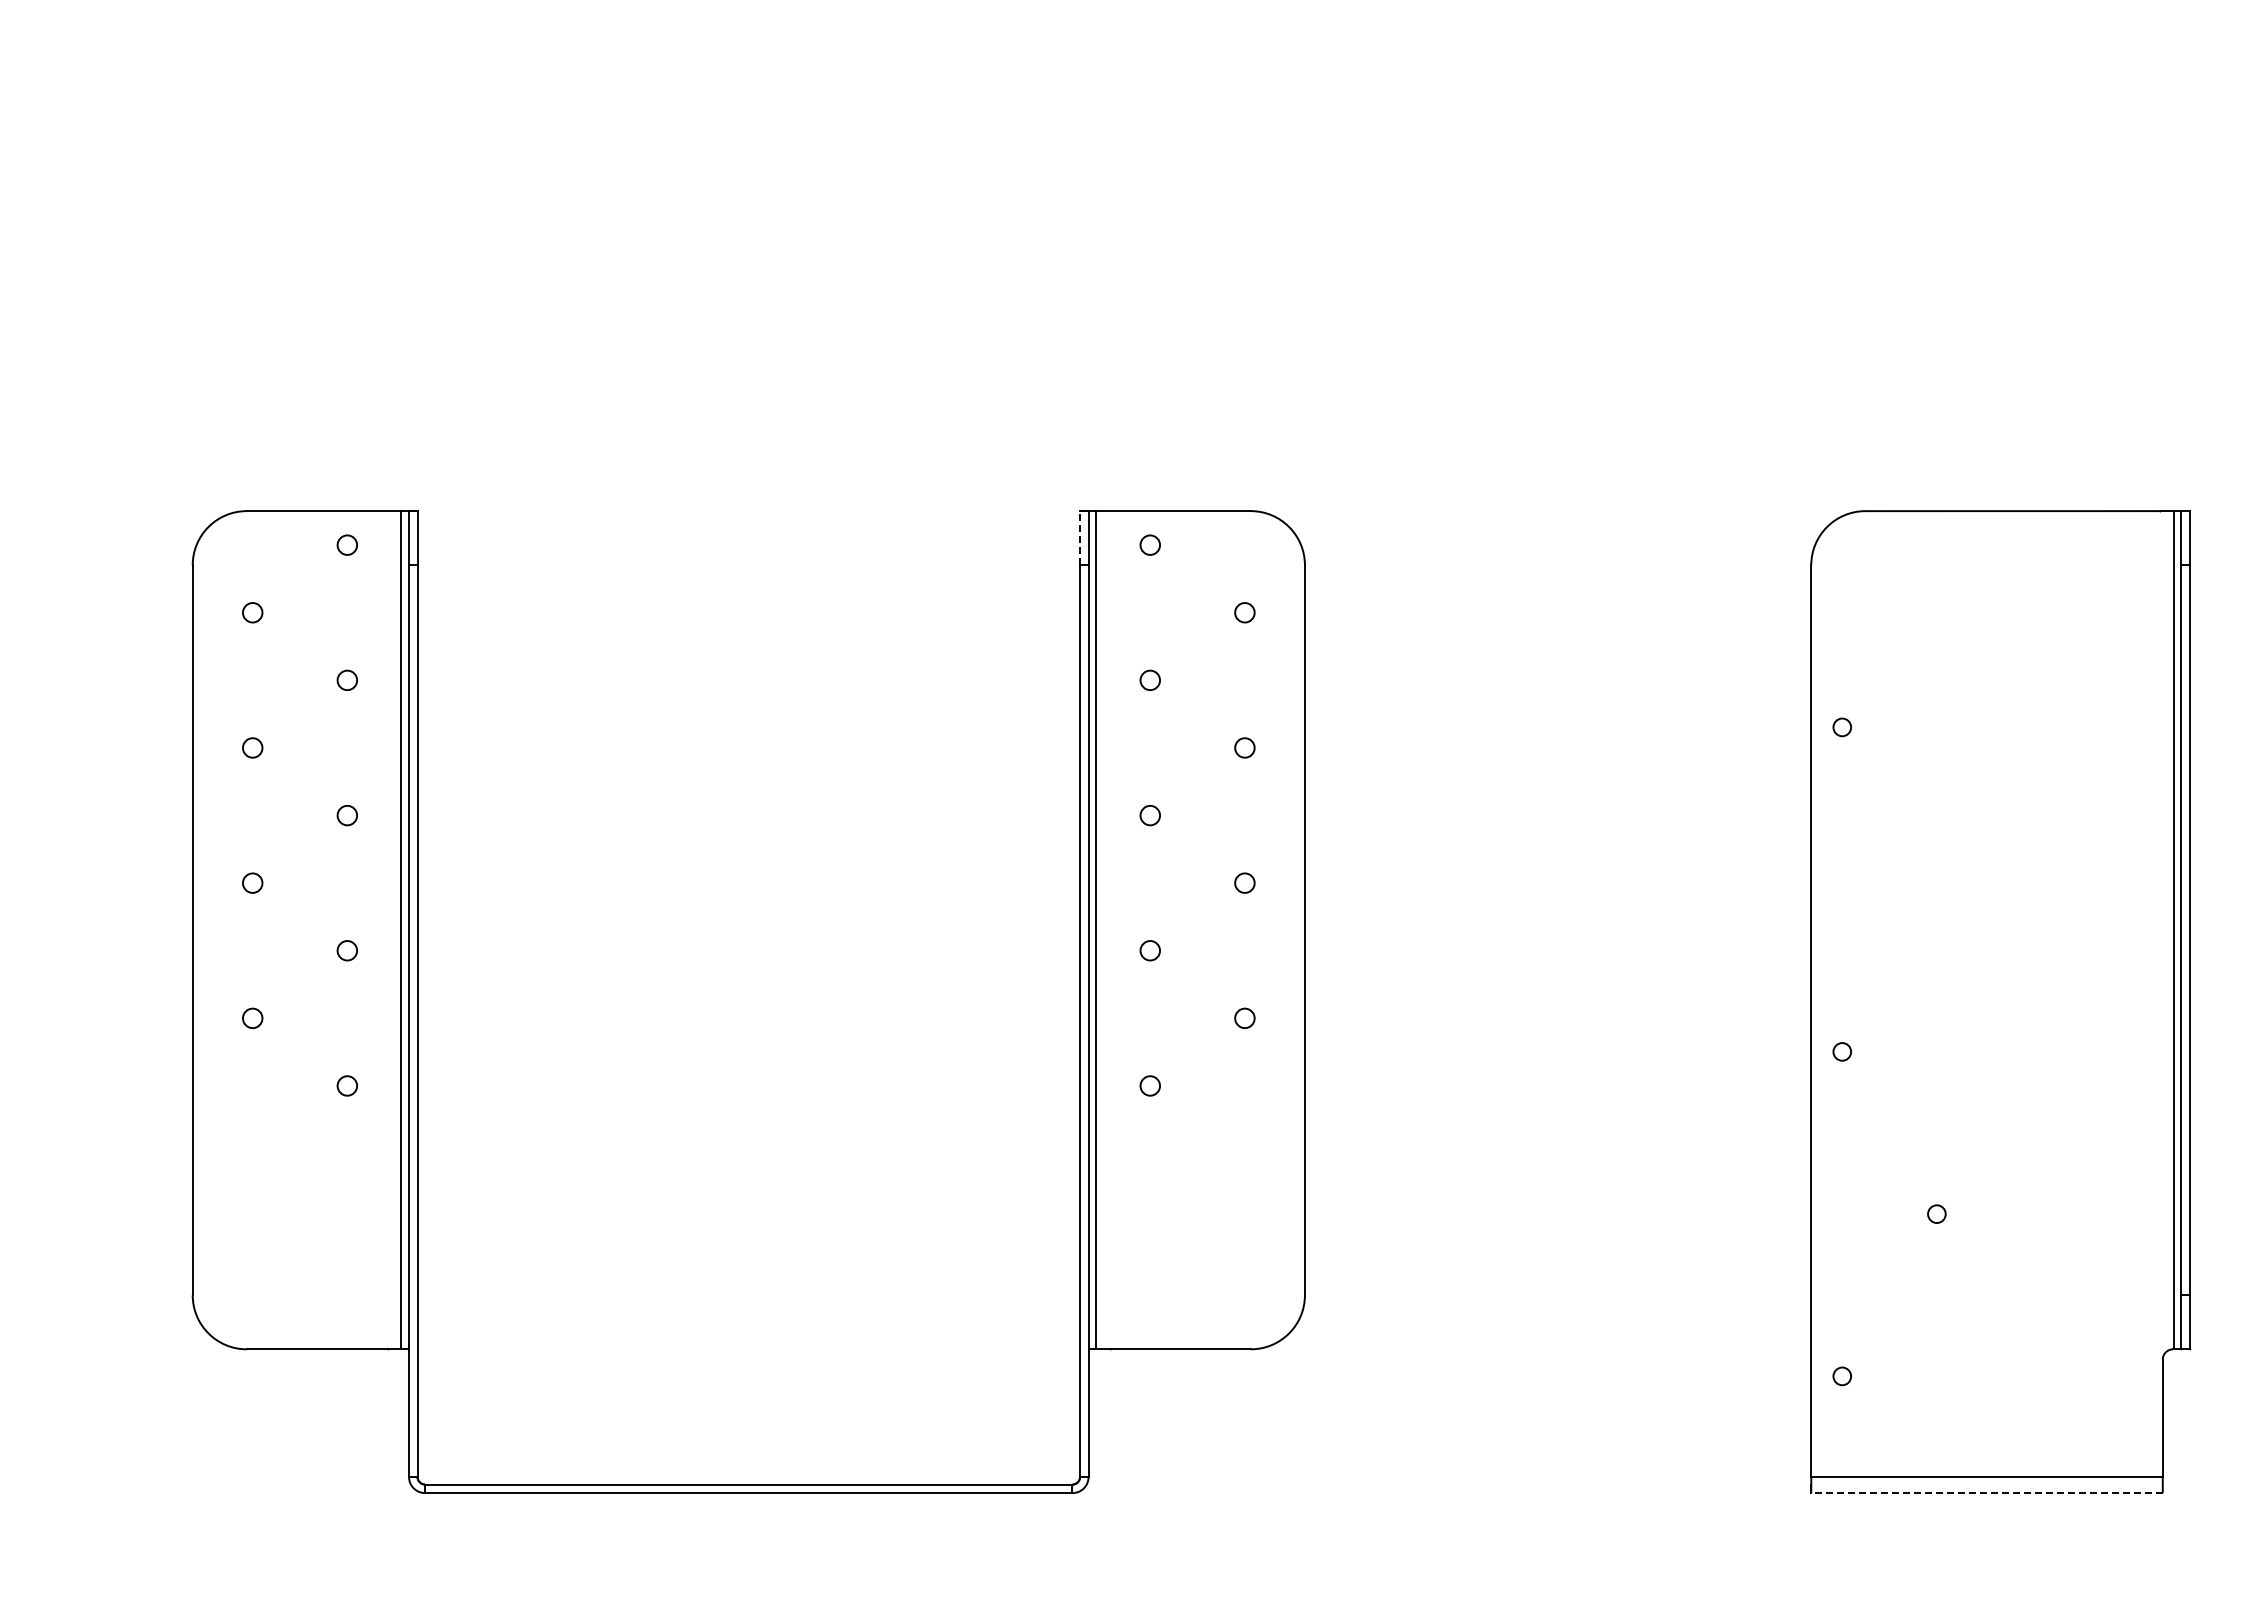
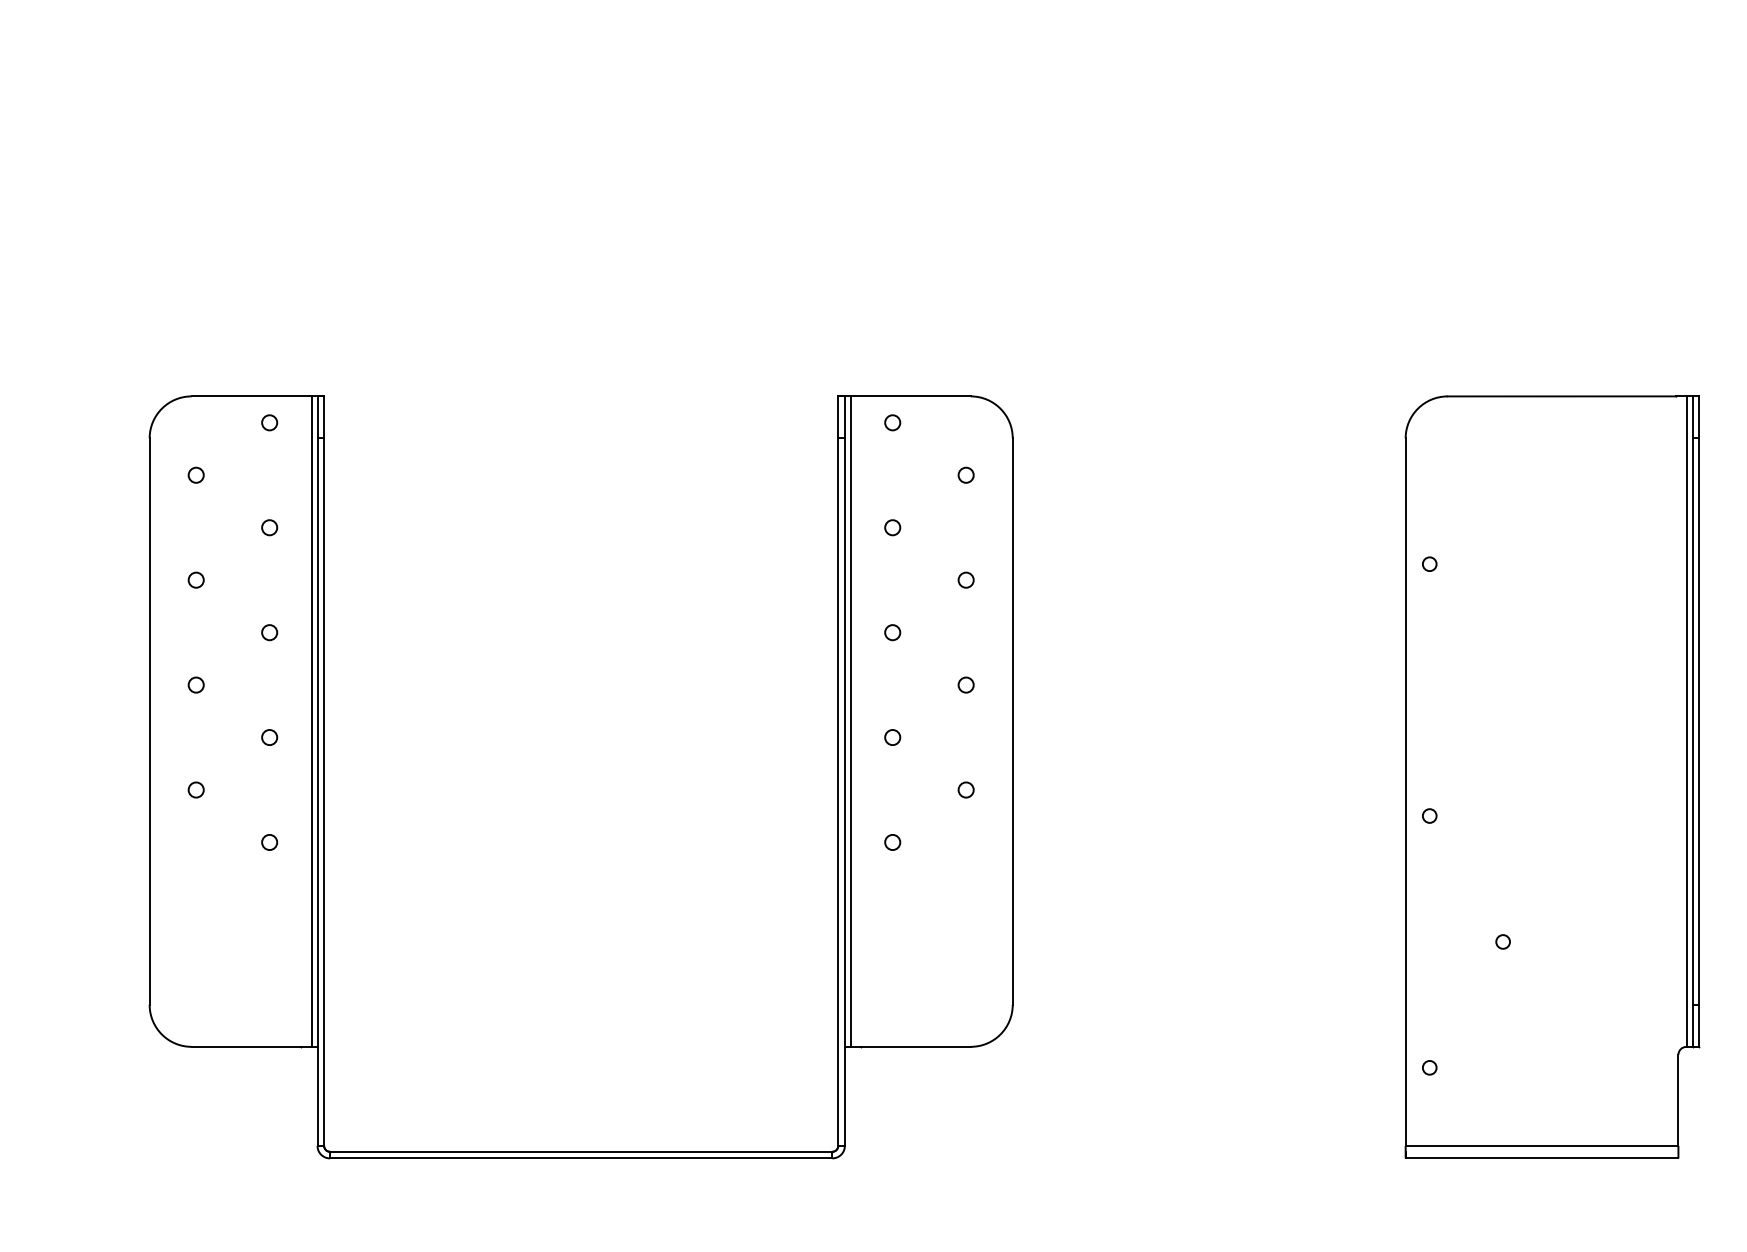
line: (1080, 537) -> (838, 416), dashed -> solid
line: (1987, 1493) -> (1542, 1158), dashed -> solid

